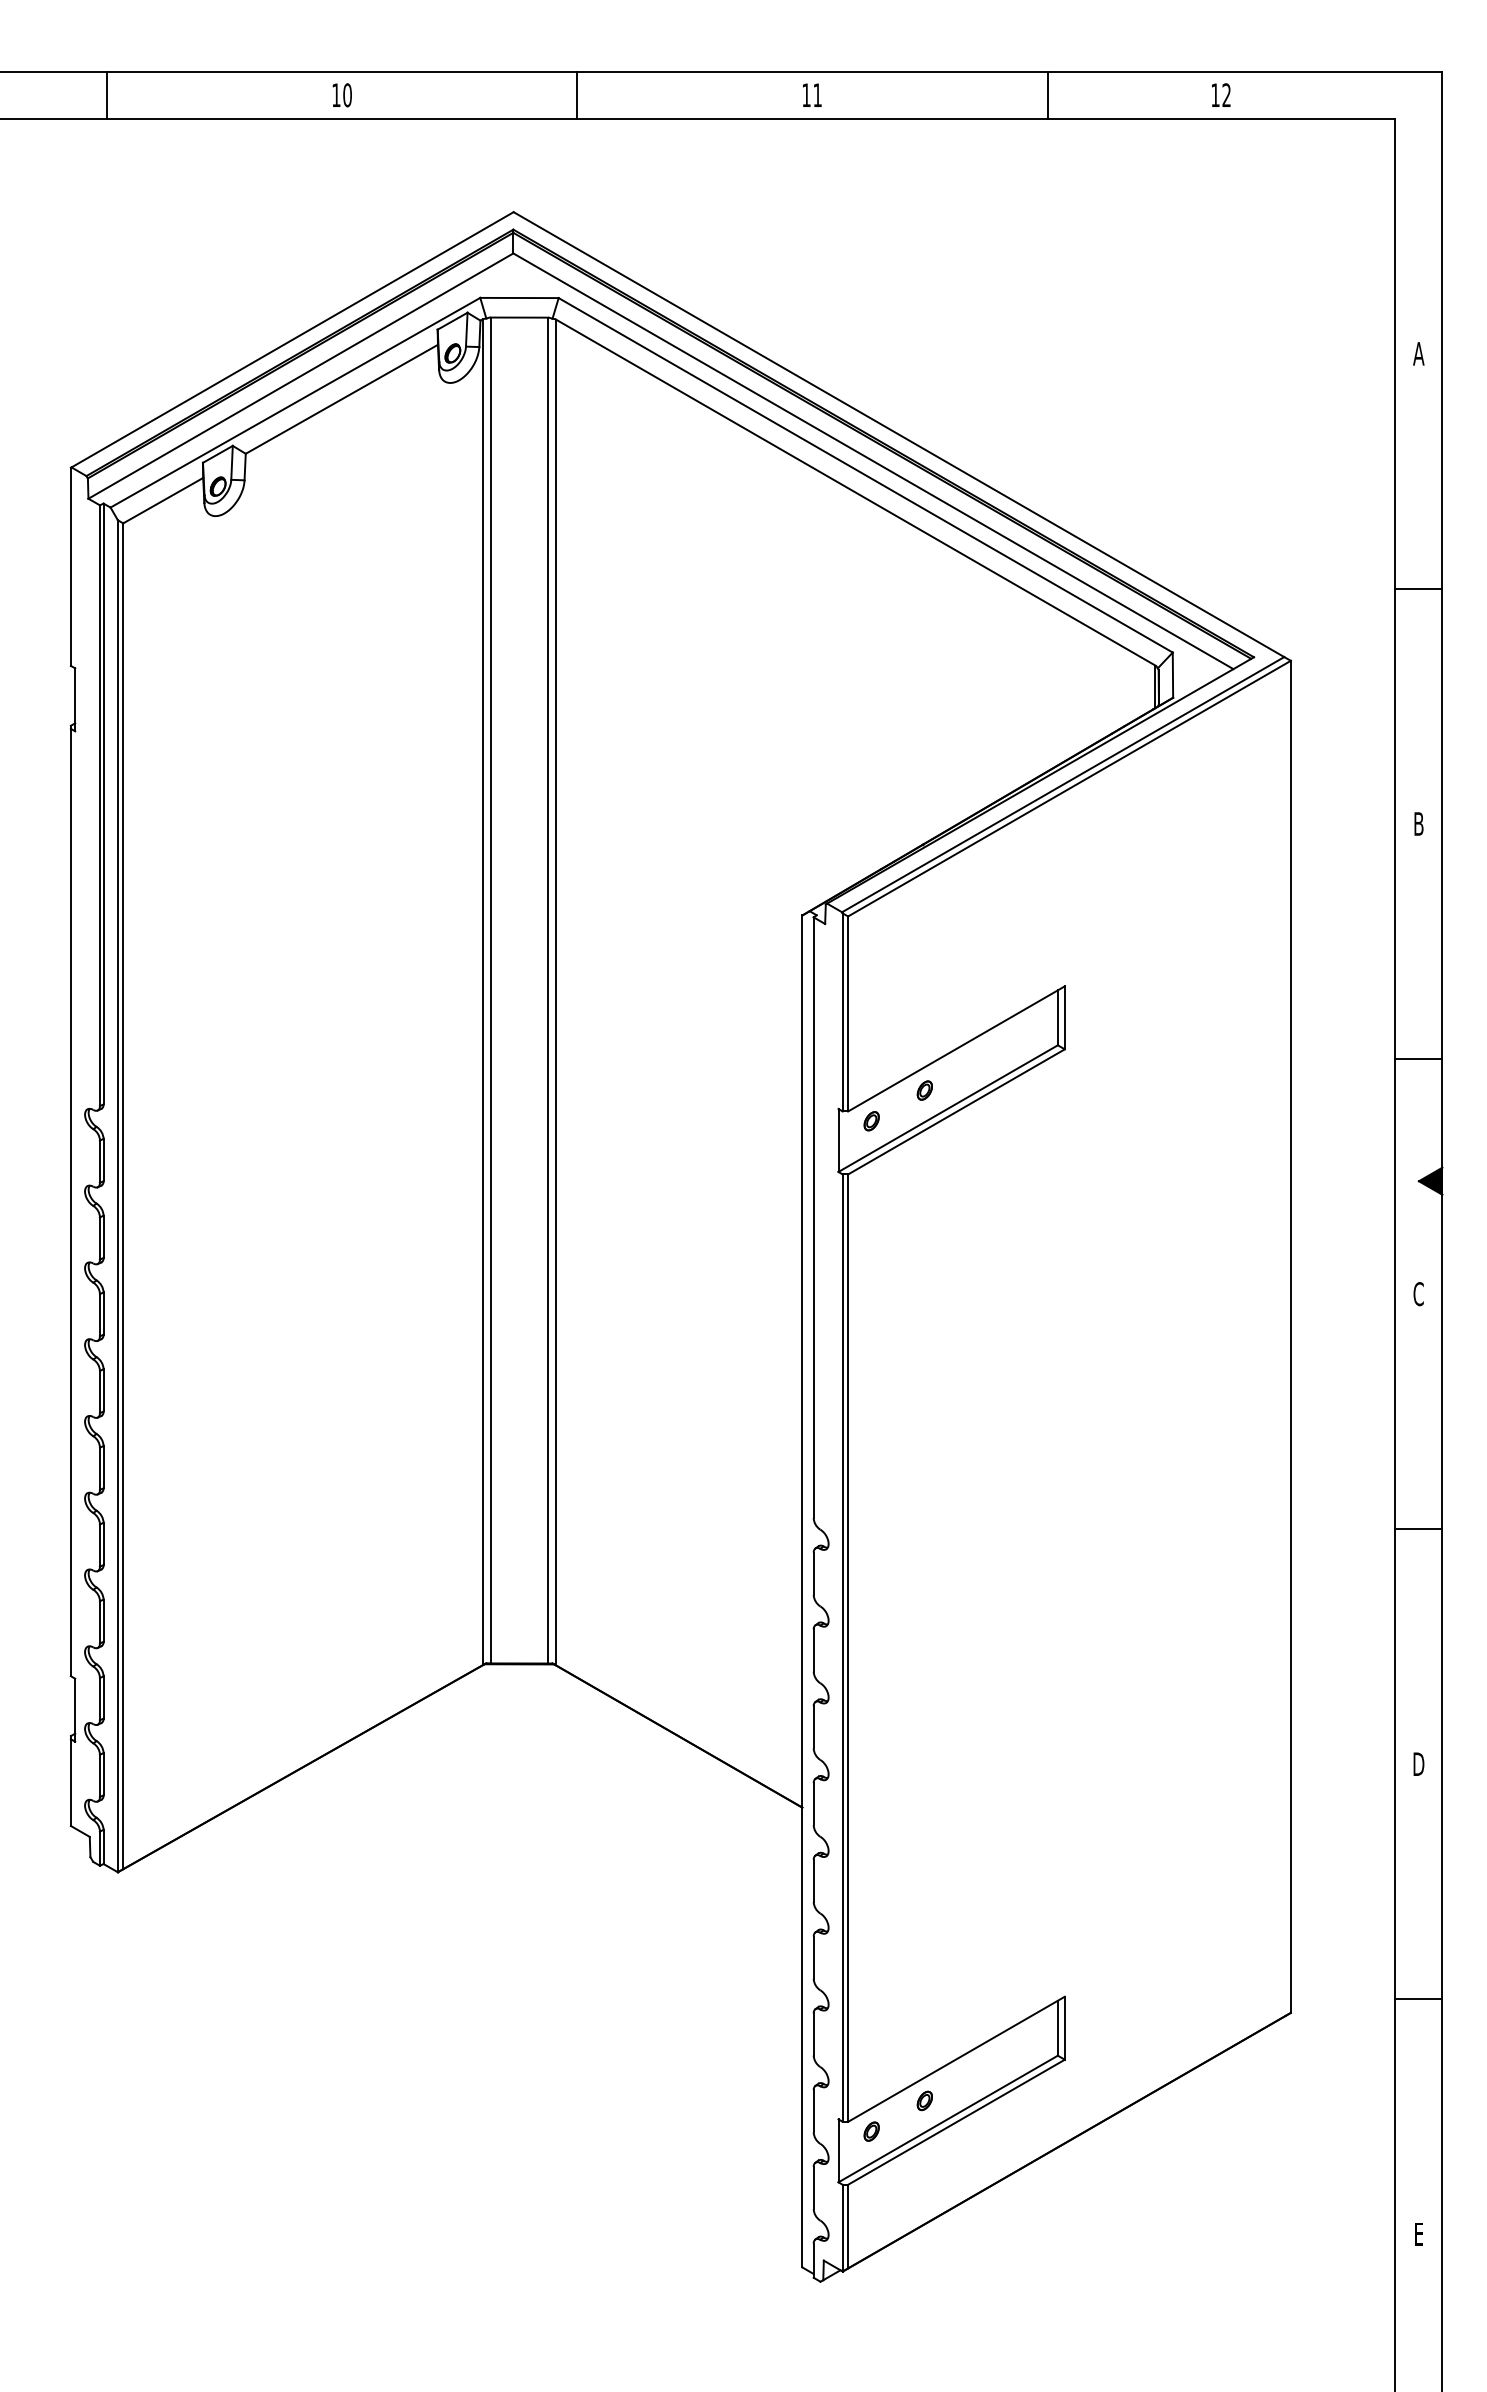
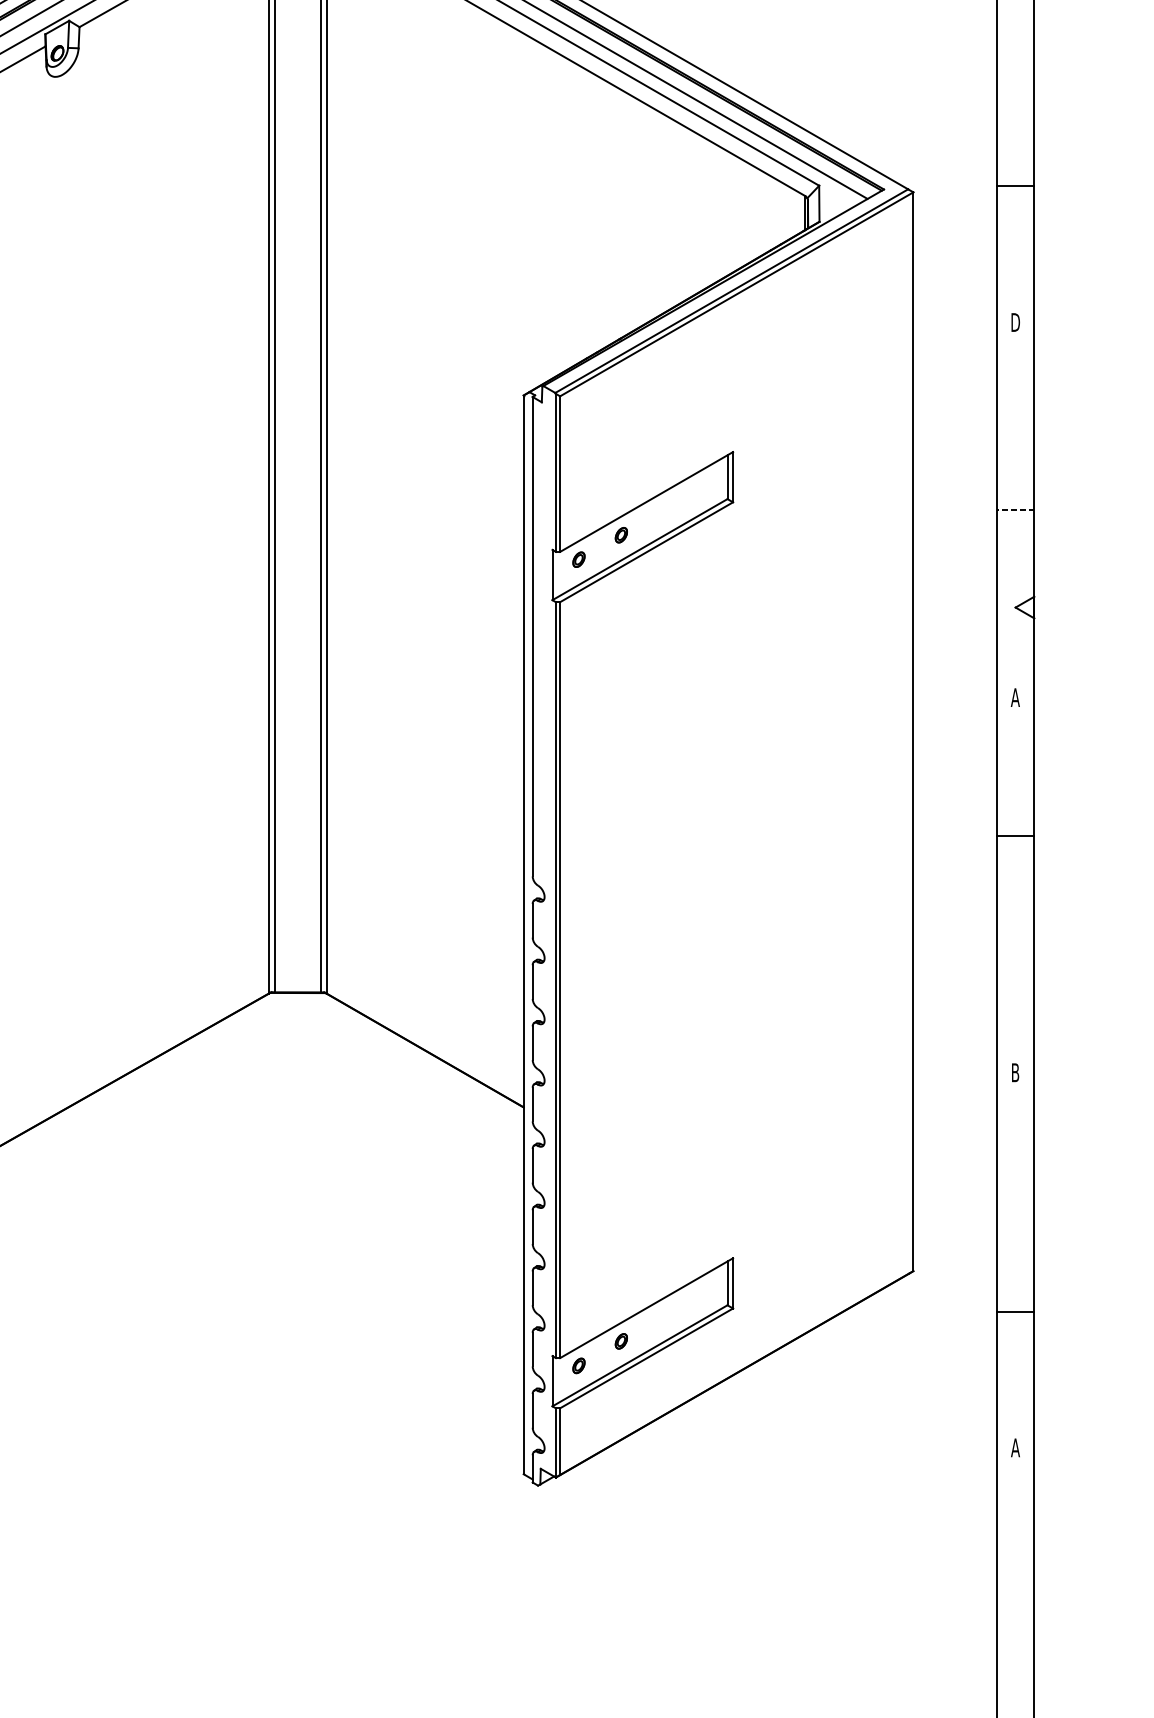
line: (1418, 588) -> (1015, 185), moved
text: (1418, 823) -> (1015, 322), B -> D
line: (1418, 1059) -> (1015, 510), solid -> dashed
fill: (1430, 1180) -> (1024, 606), removed
text: (1418, 1294) -> (1015, 697), C -> A
line: (1418, 1529) -> (1015, 835), moved
text: (1418, 1763) -> (1015, 1072), D -> B
line: (1418, 1999) -> (1015, 1312), moved
text: (1418, 2234) -> (1015, 1447), E -> A

